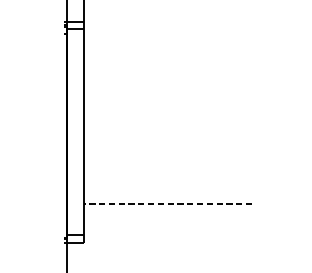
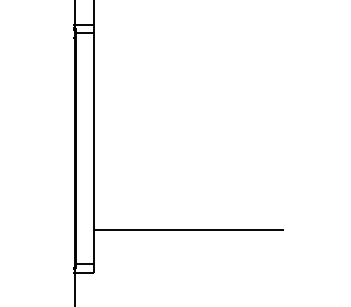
line: (167, 204) -> (188, 229), dashed -> solid

